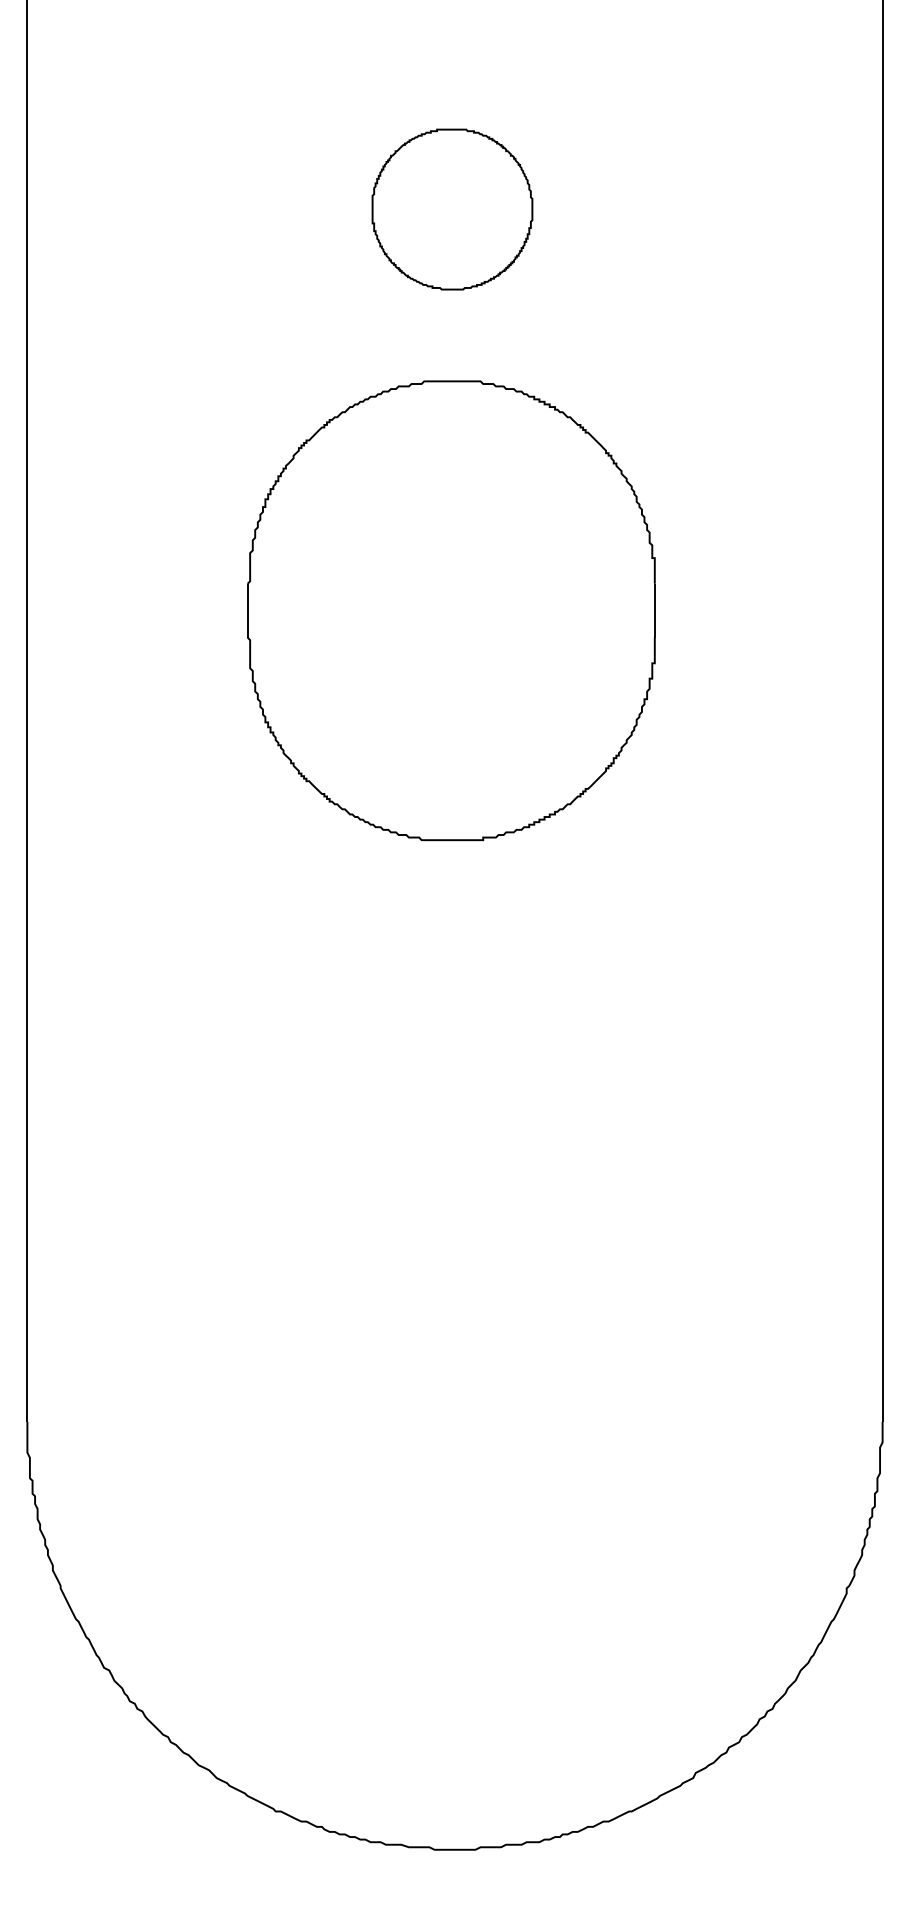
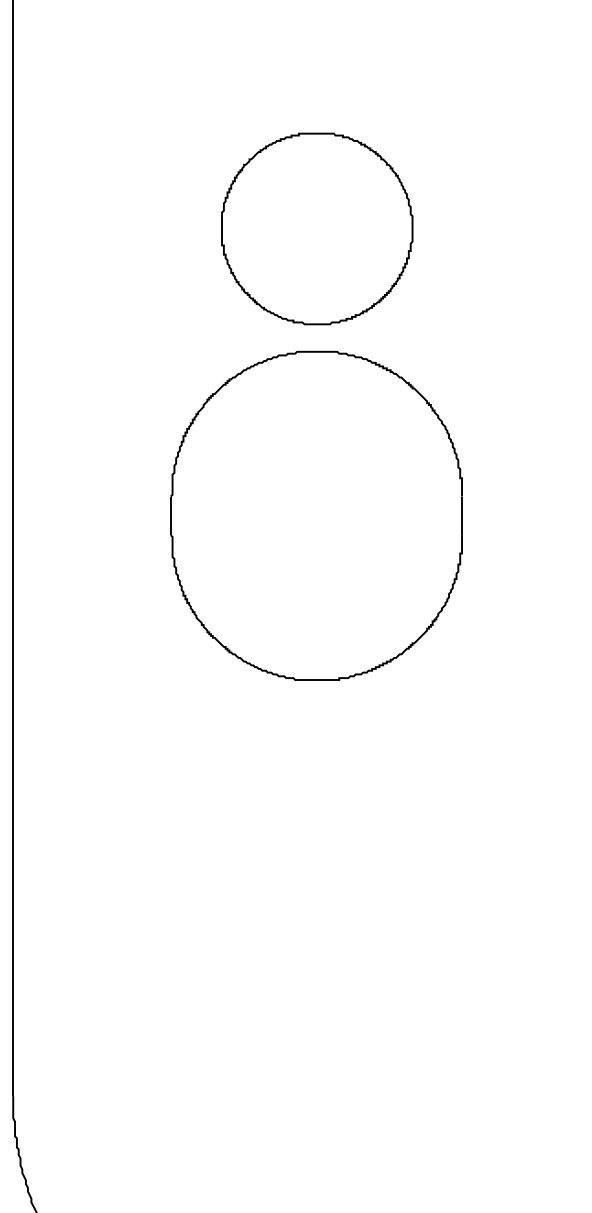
part: (452, 209) -> (317, 228), size x1.67

